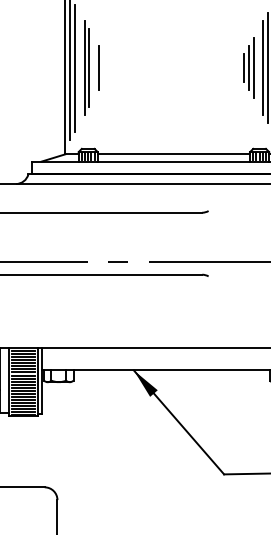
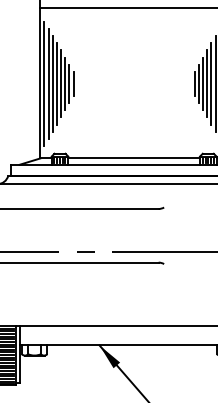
line: (79, 67) -> (52, 83), added
line: (94, 67) -> (65, 83), added
line: (103, 67) -> (73, 83), added
line: (258, 67) -> (207, 83), added

